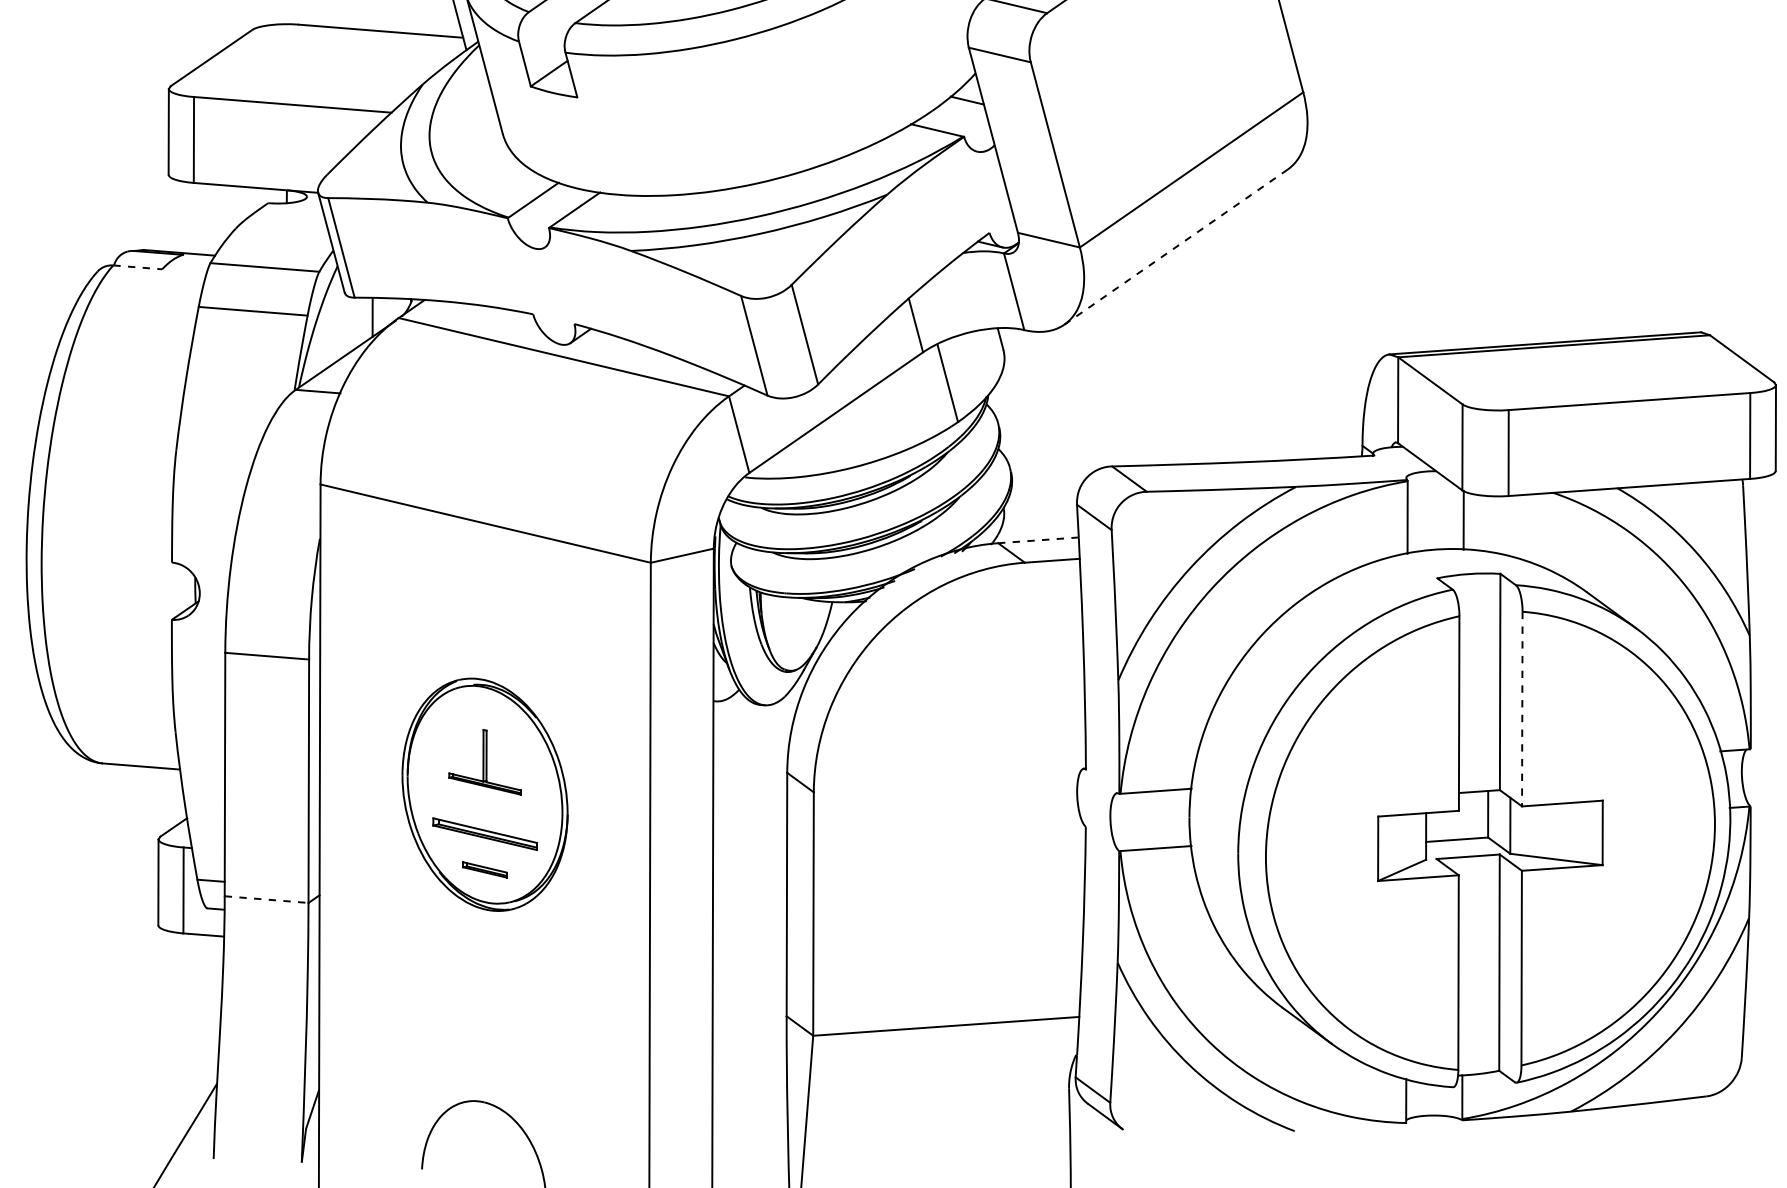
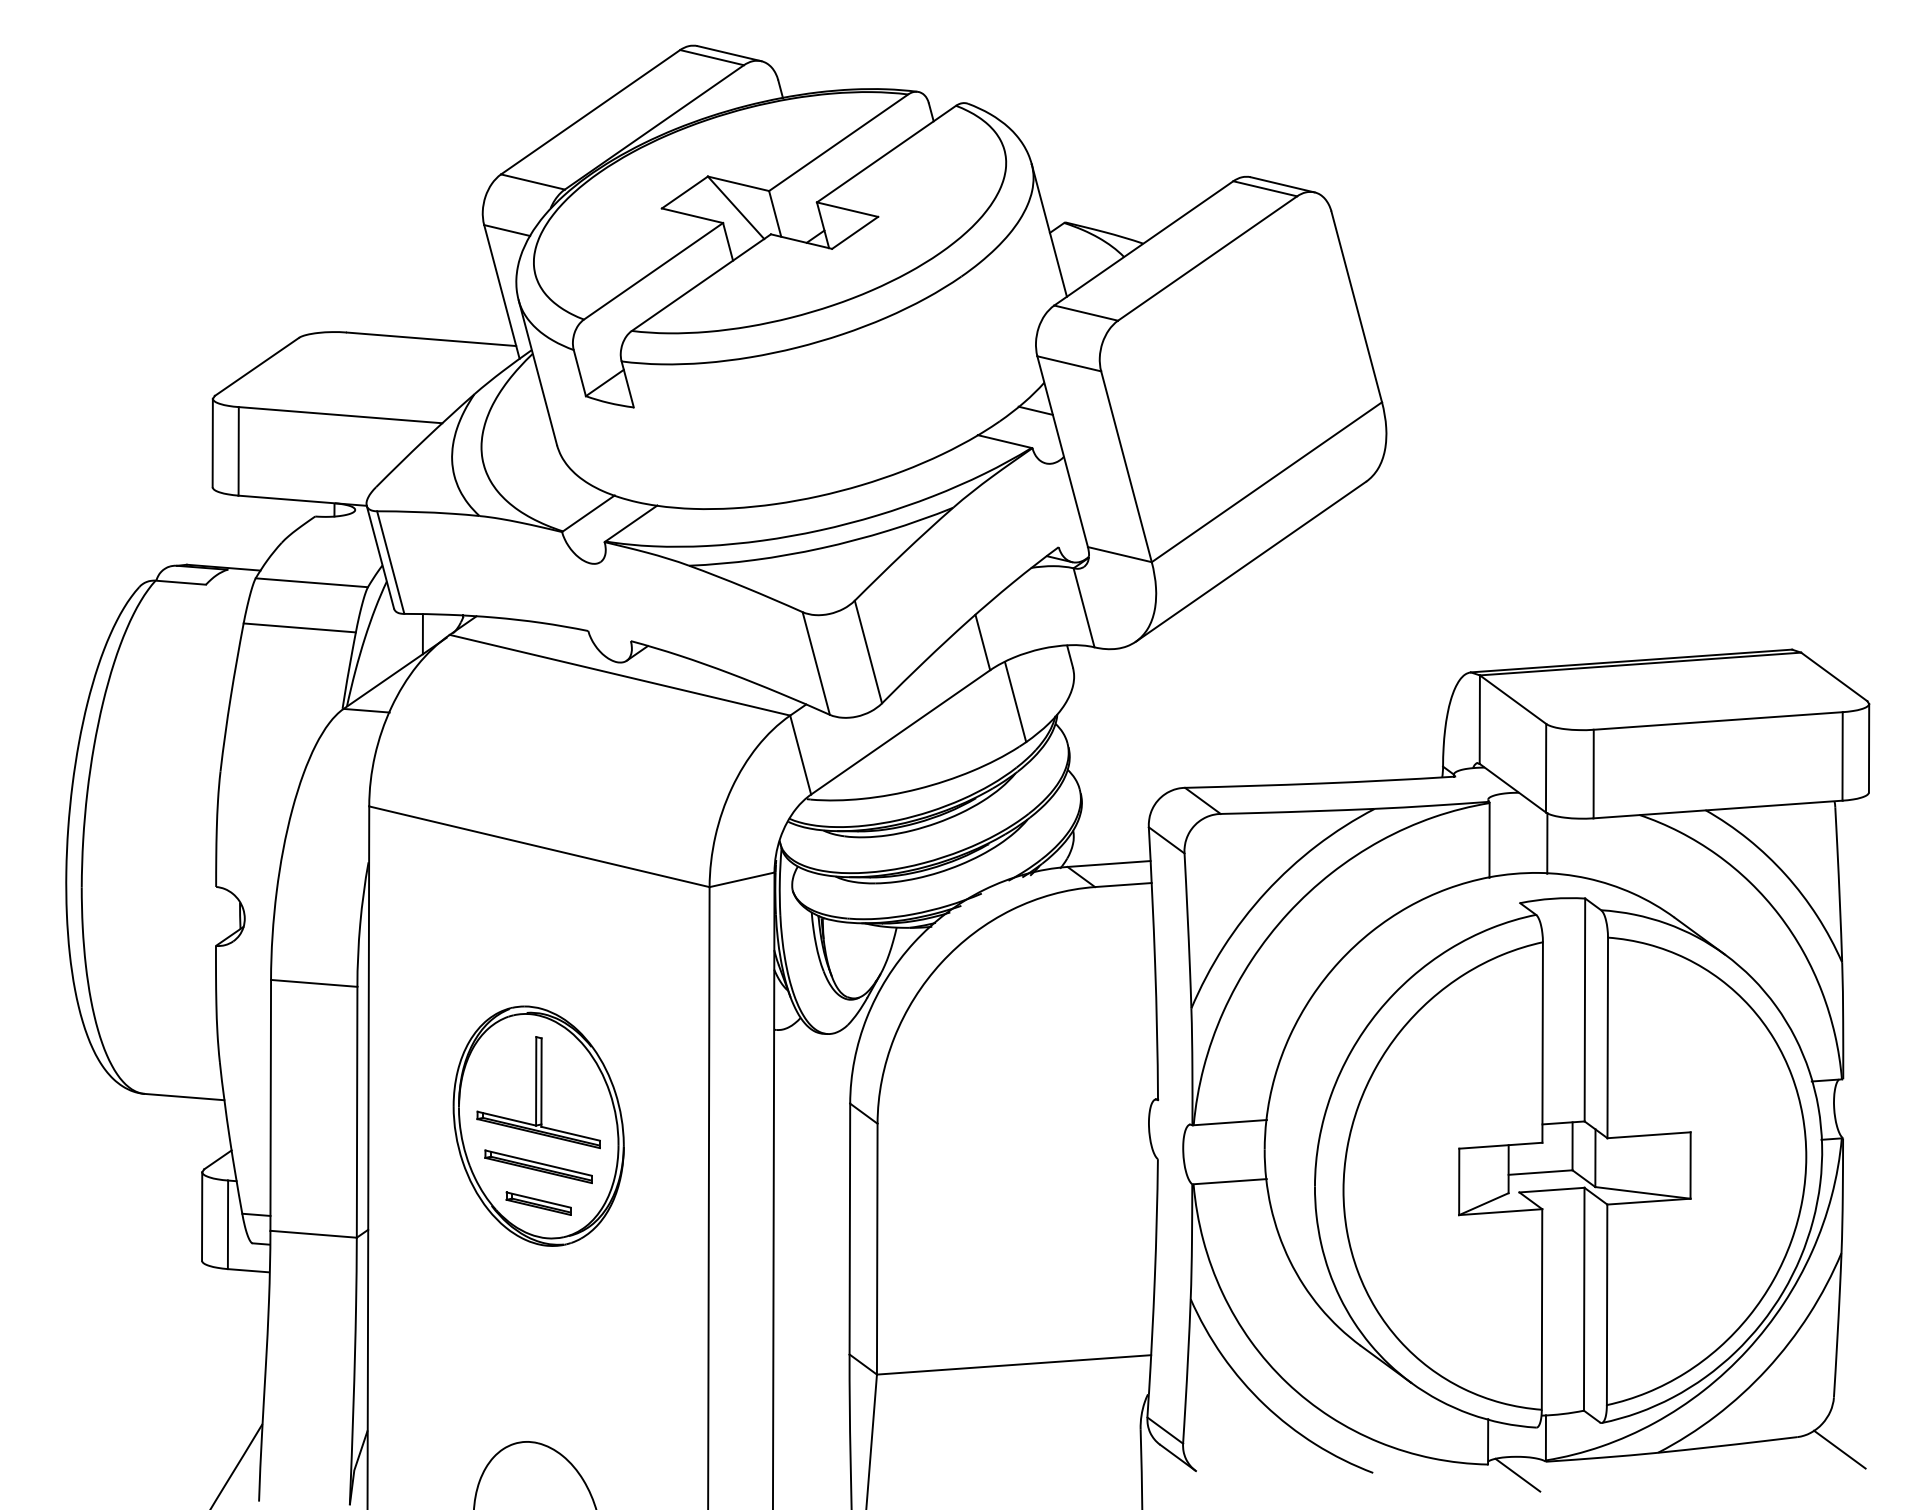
line: (1175, 247) -> (1250, 562), dashed -> solid
line: (138, 267) -> (181, 582), dashed -> solid
line: (1038, 540) -> (1109, 864), dashed -> solid
line: (1522, 709) -> (1607, 1038), dashed -> solid
part: (484, 762) -> (538, 1092), size x1.67
part: (484, 869) -> (538, 1203), size x1.43
line: (267, 899) -> (314, 1234), dashed -> solid
line: (1747, 1108) -> (1839, 1449), added
line: (1434, 1132) -> (1517, 1474), added

